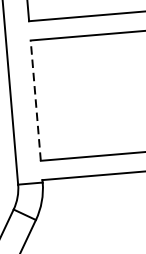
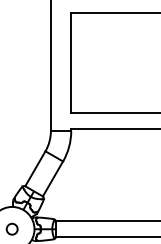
line: (36, 101) -> (71, 63), dashed -> solid

